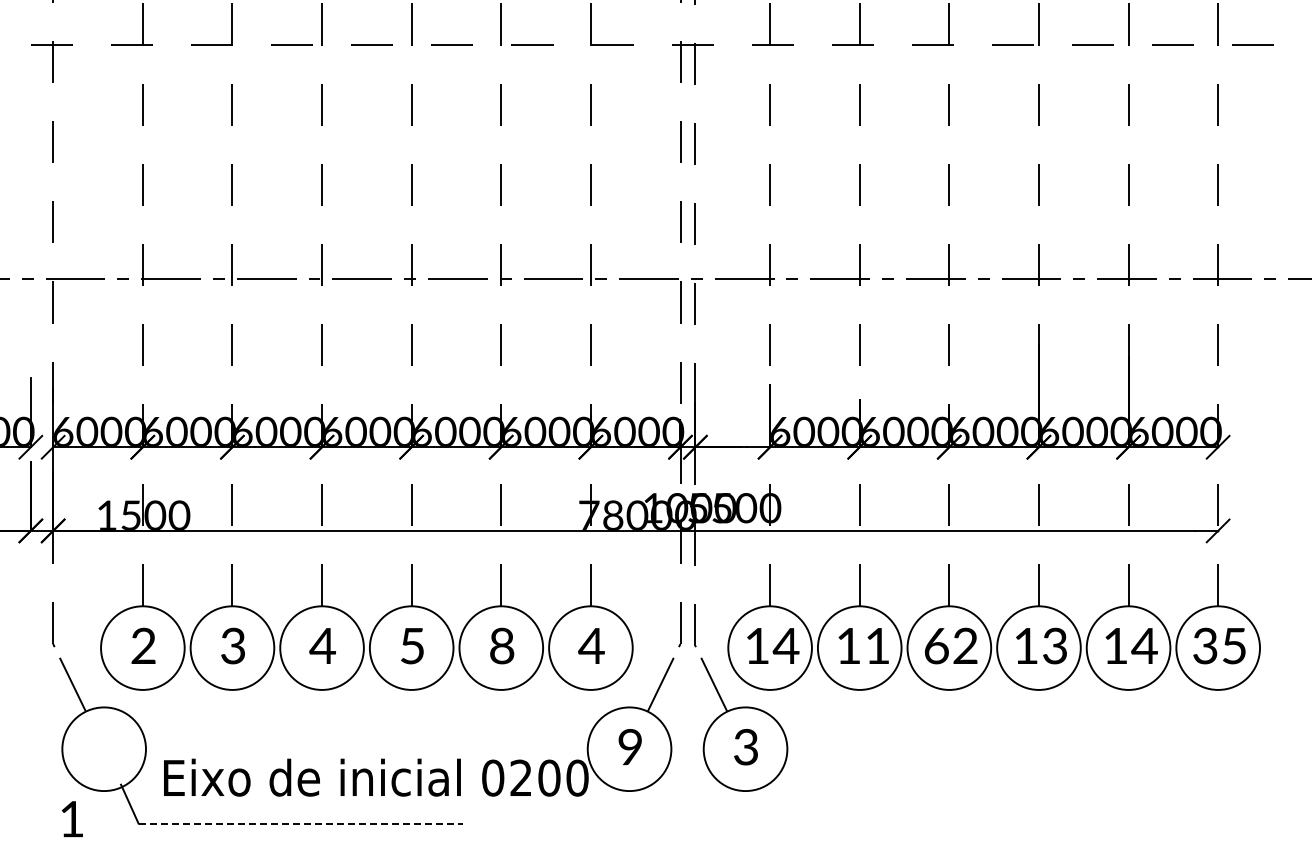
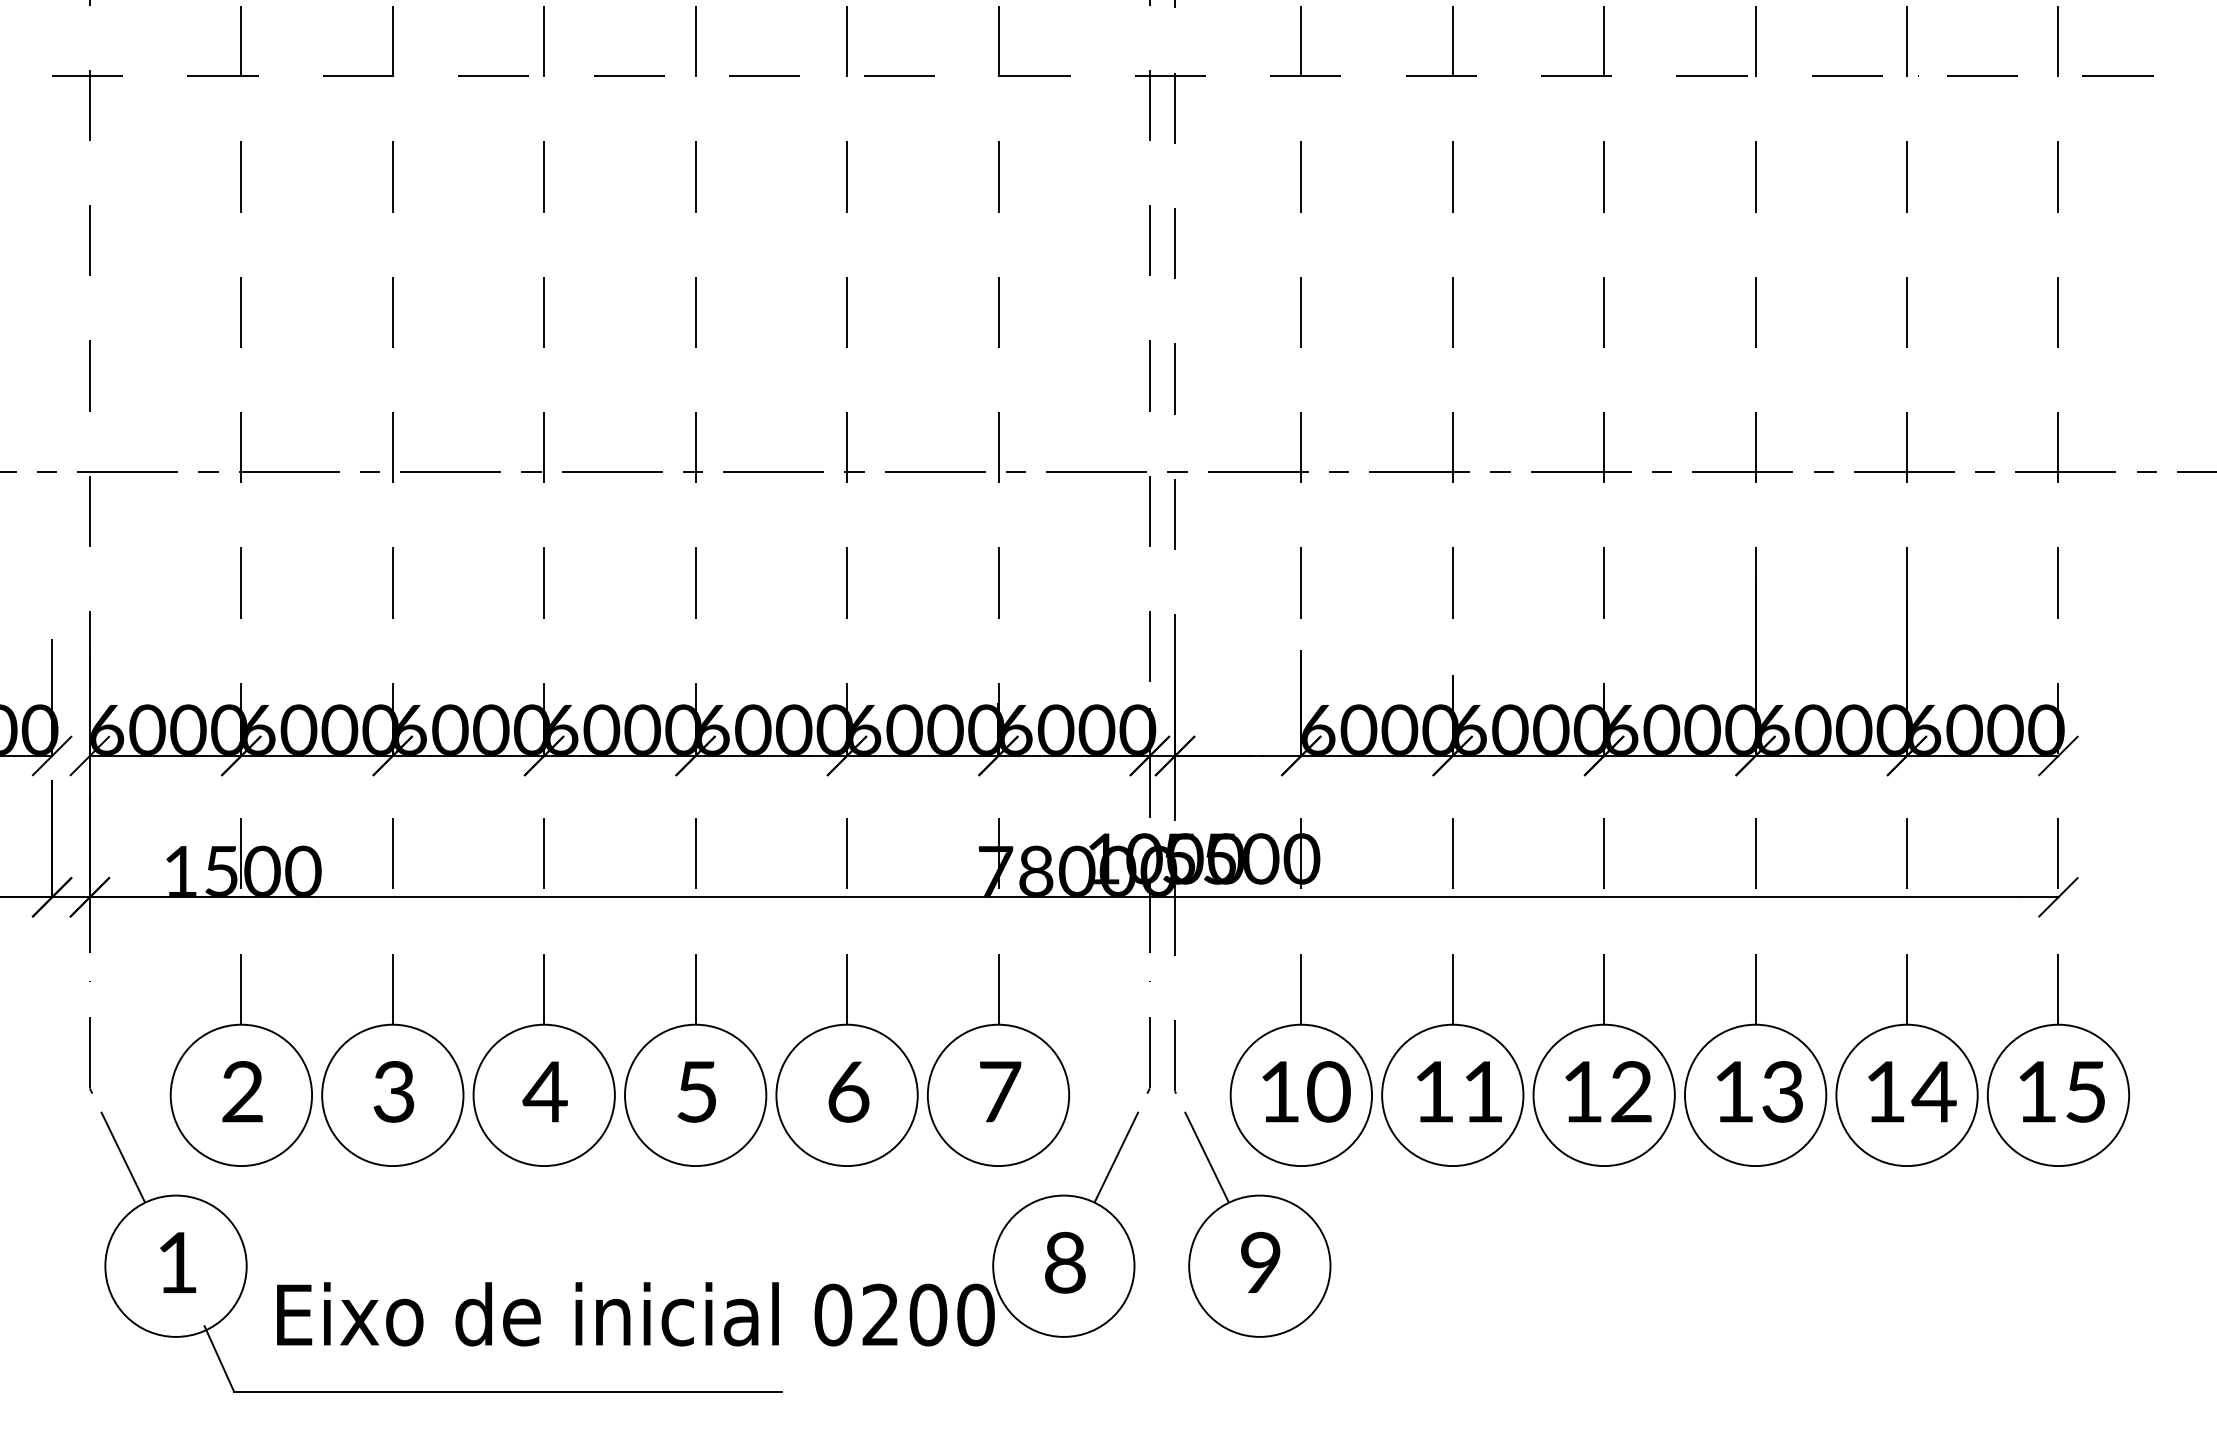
text: (502, 645) -> (849, 1090), 8 -> 6
text: (591, 645) -> (999, 1090), 4 -> 7
text: (785, 645) -> (1327, 1090), 14 -> 10
text: (1205, 645) -> (2037, 1090), 35 -> 15
text: (936, 646) -> (1582, 1092), 62 -> 12
text: (745, 747) -> (1259, 1263), 3 -> 9
text: (630, 748) -> (1065, 1264), 9 -> 8
text: (72, 819) -> (178, 1263), moved
line: (301, 823) -> (509, 1391), dashed -> solid

